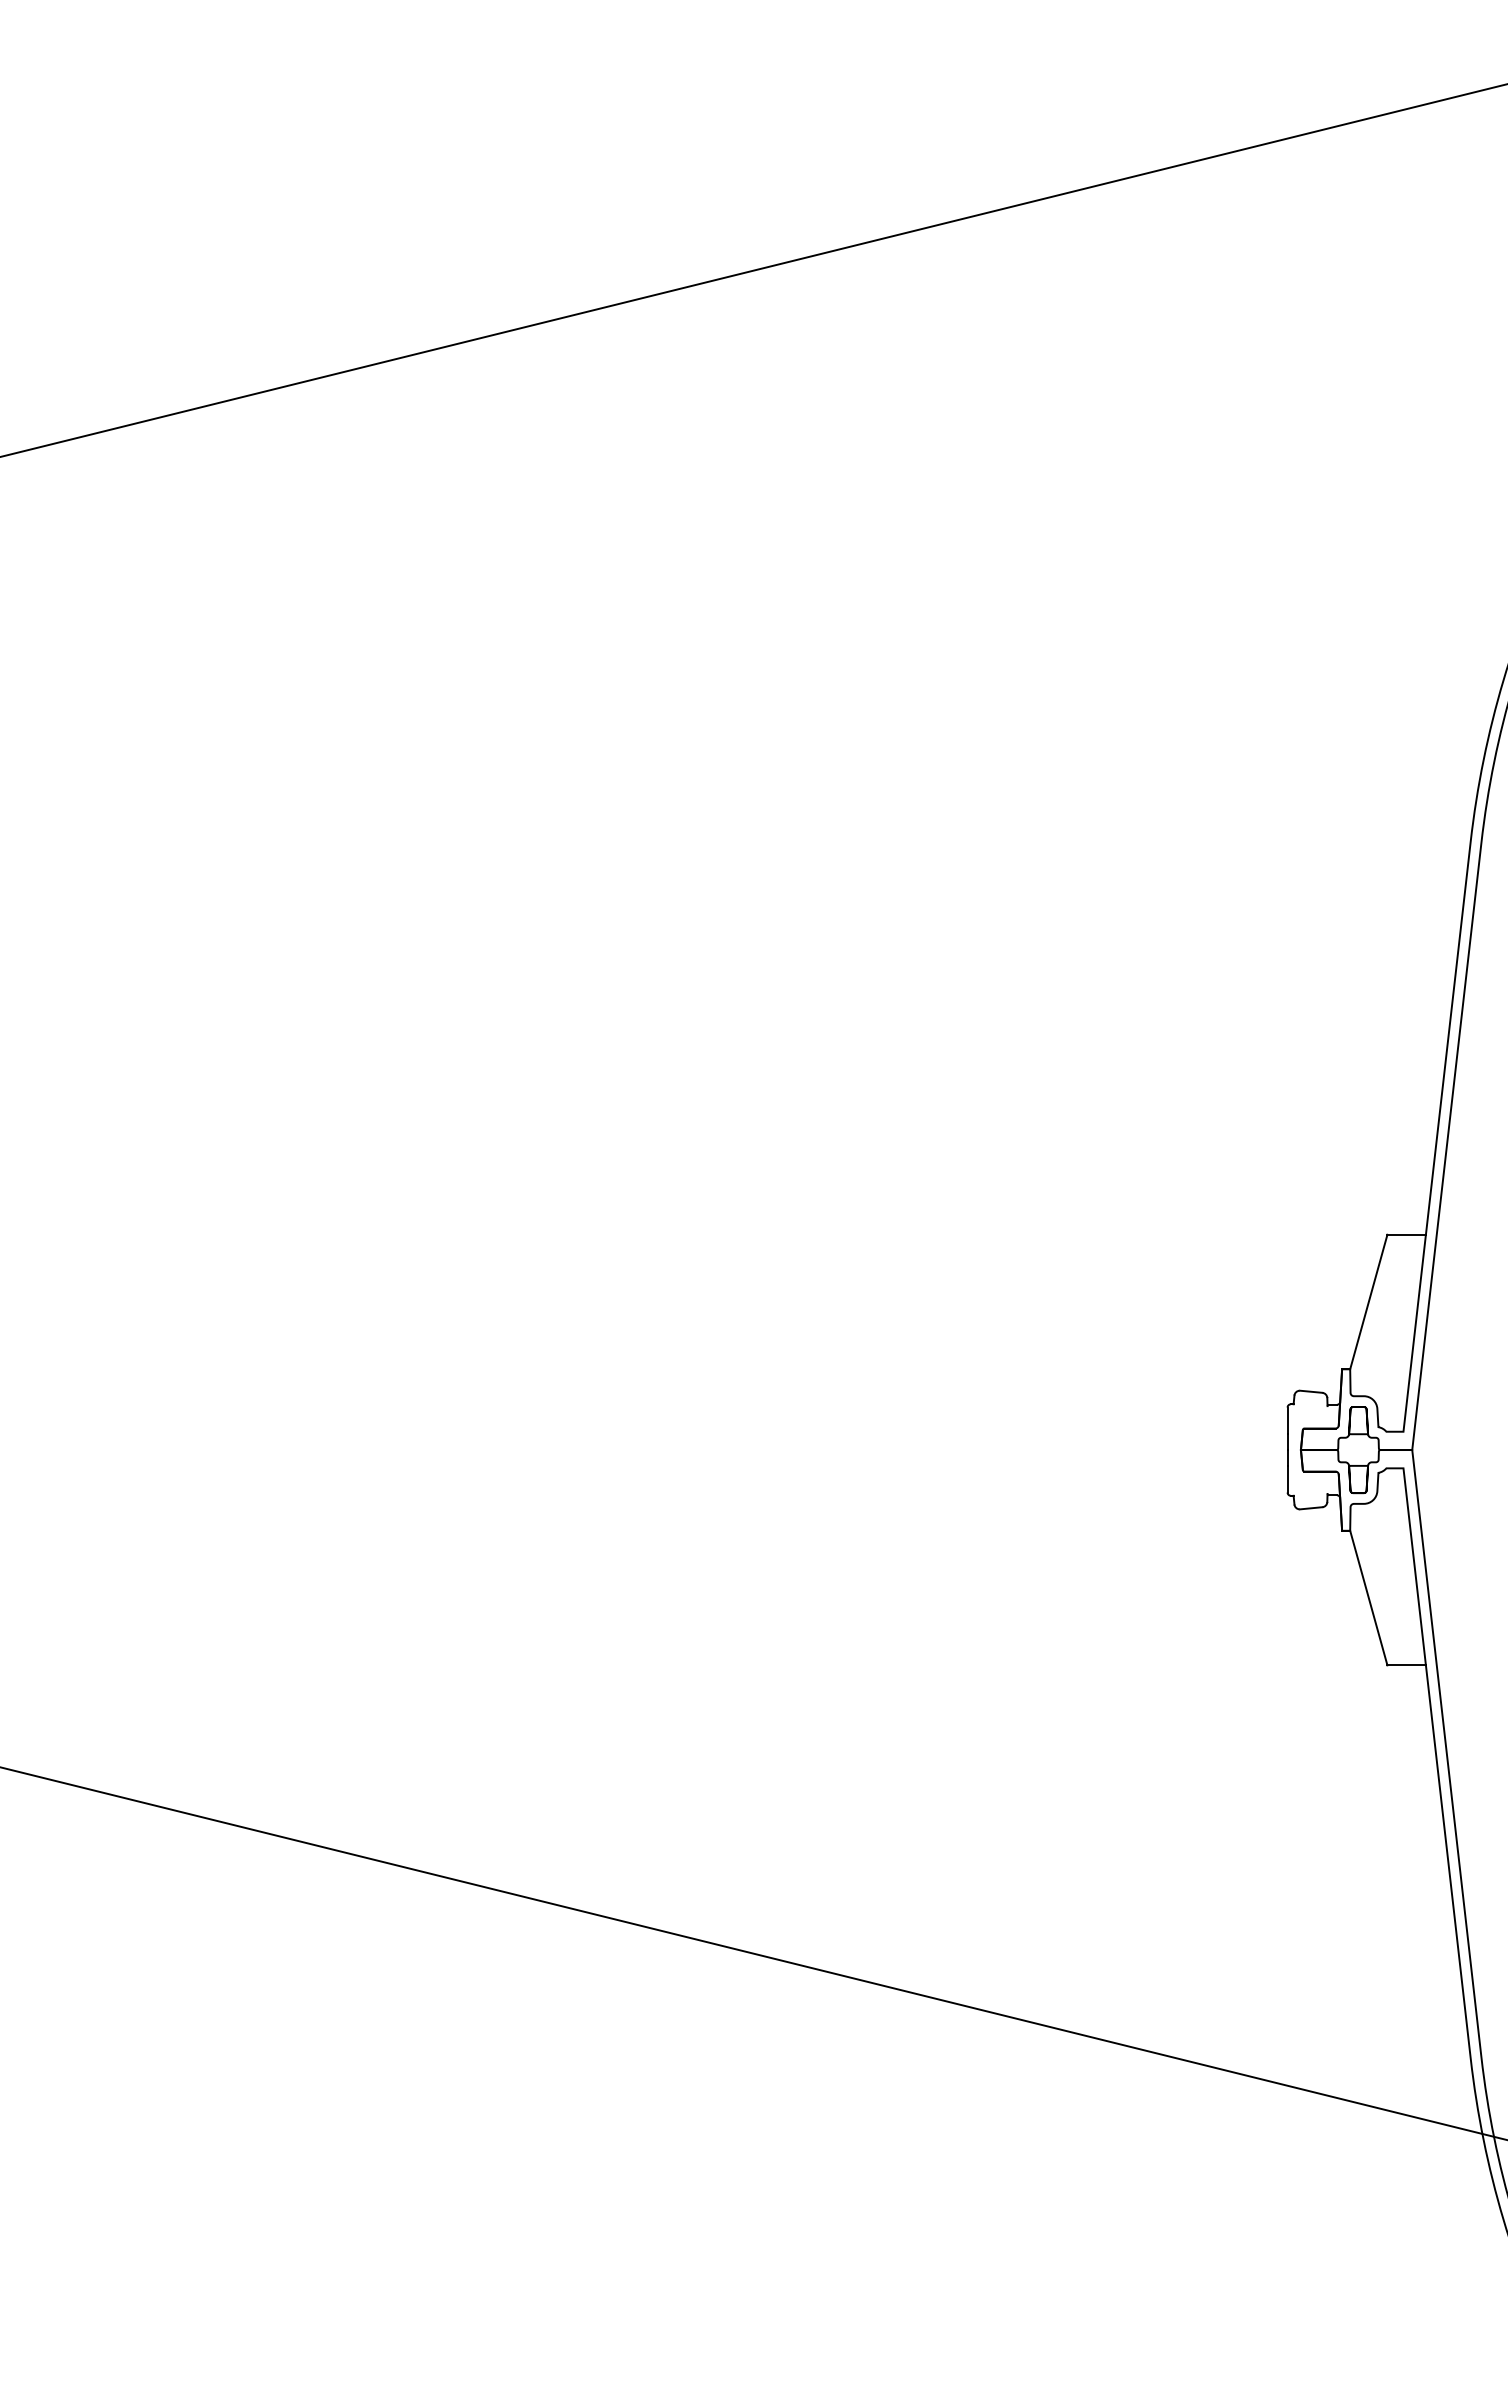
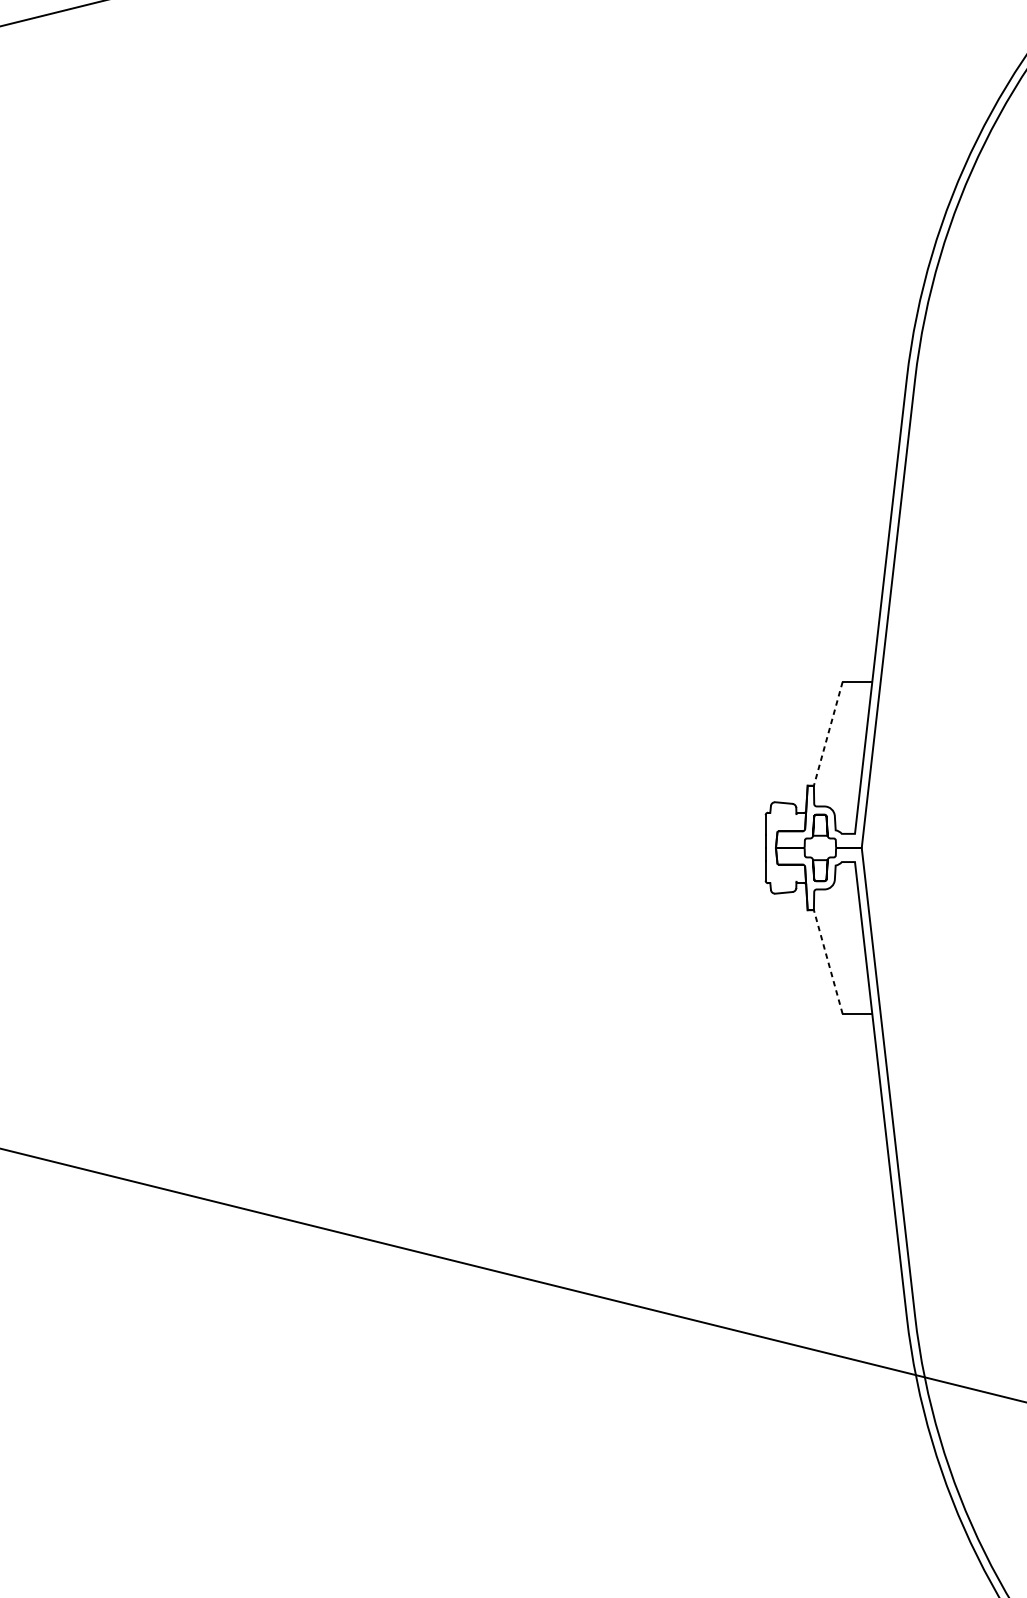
line: (1368, 1302) -> (828, 734), solid -> dashed
line: (1368, 1598) -> (828, 962), solid -> dashed

